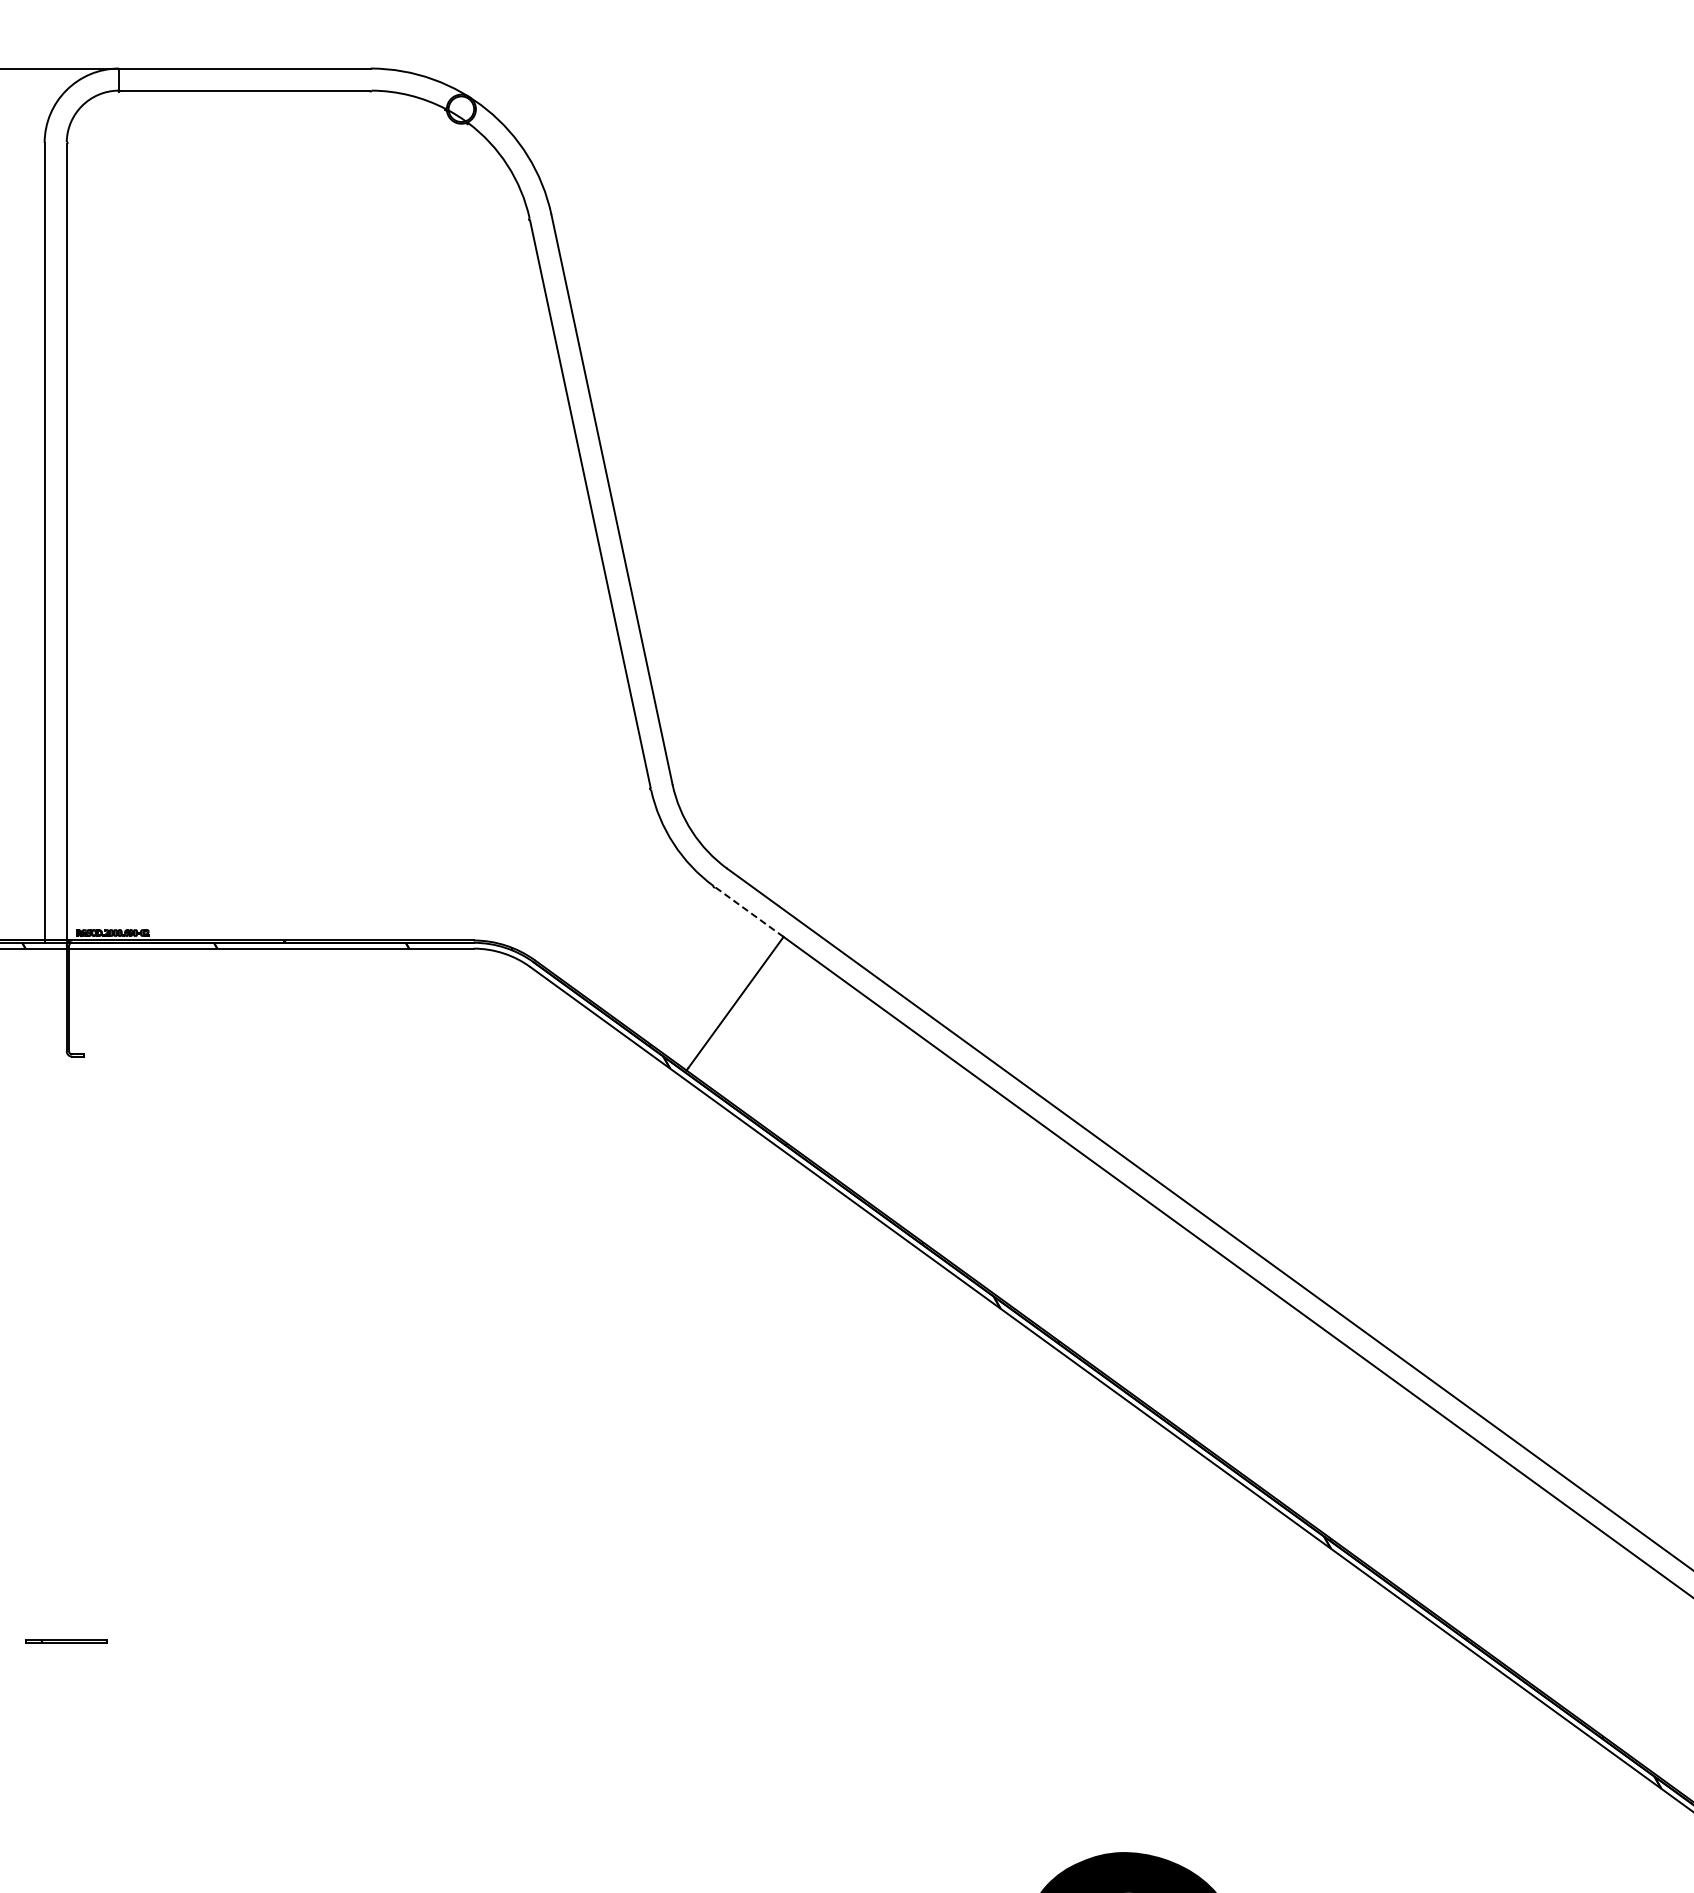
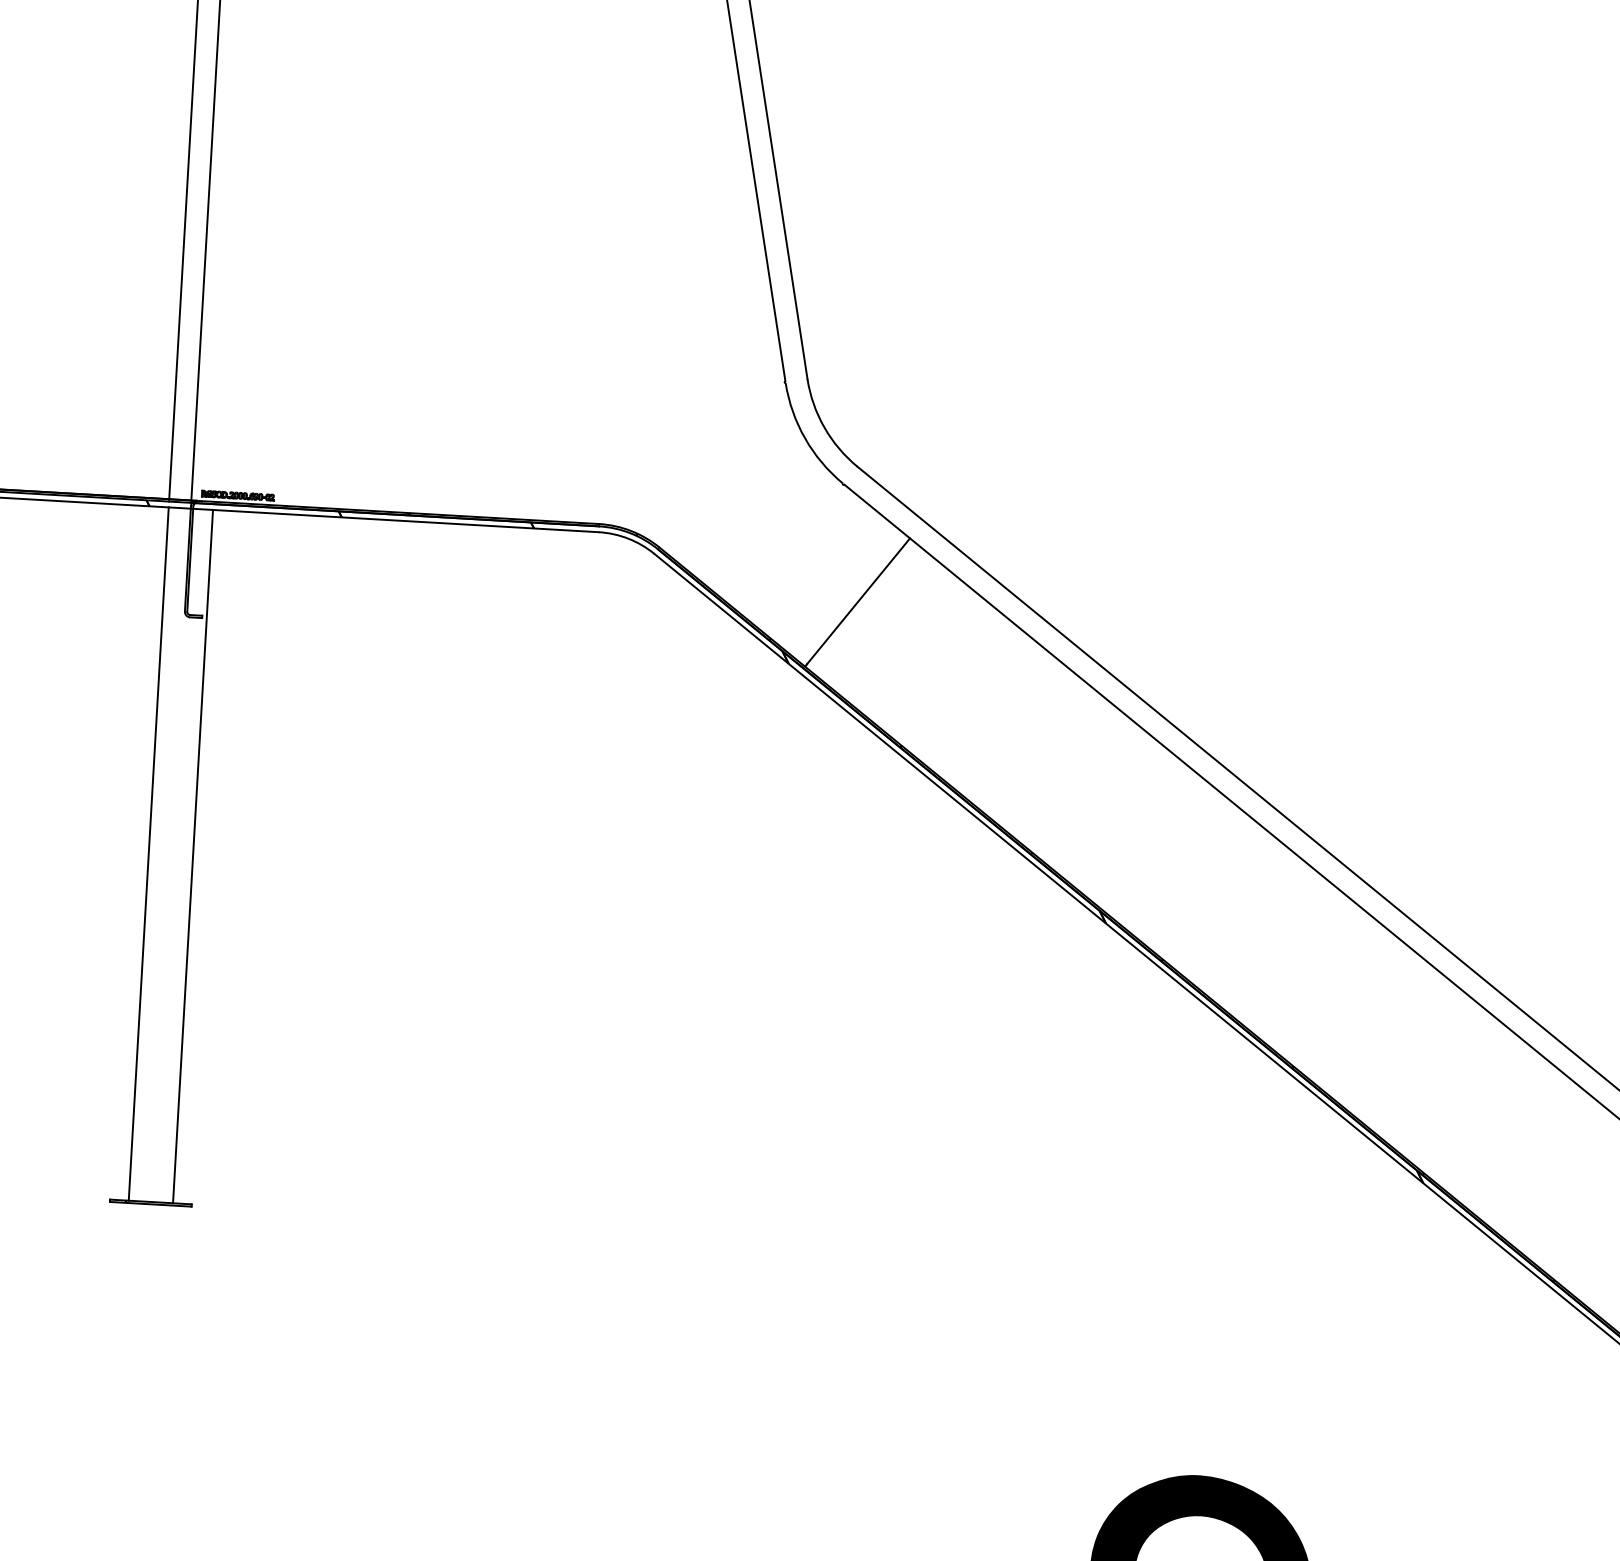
line: (748, 911) -> (876, 510), dashed -> solid
line: (44, 1294) -> (148, 854), added
line: (88, 1294) -> (192, 856), added

